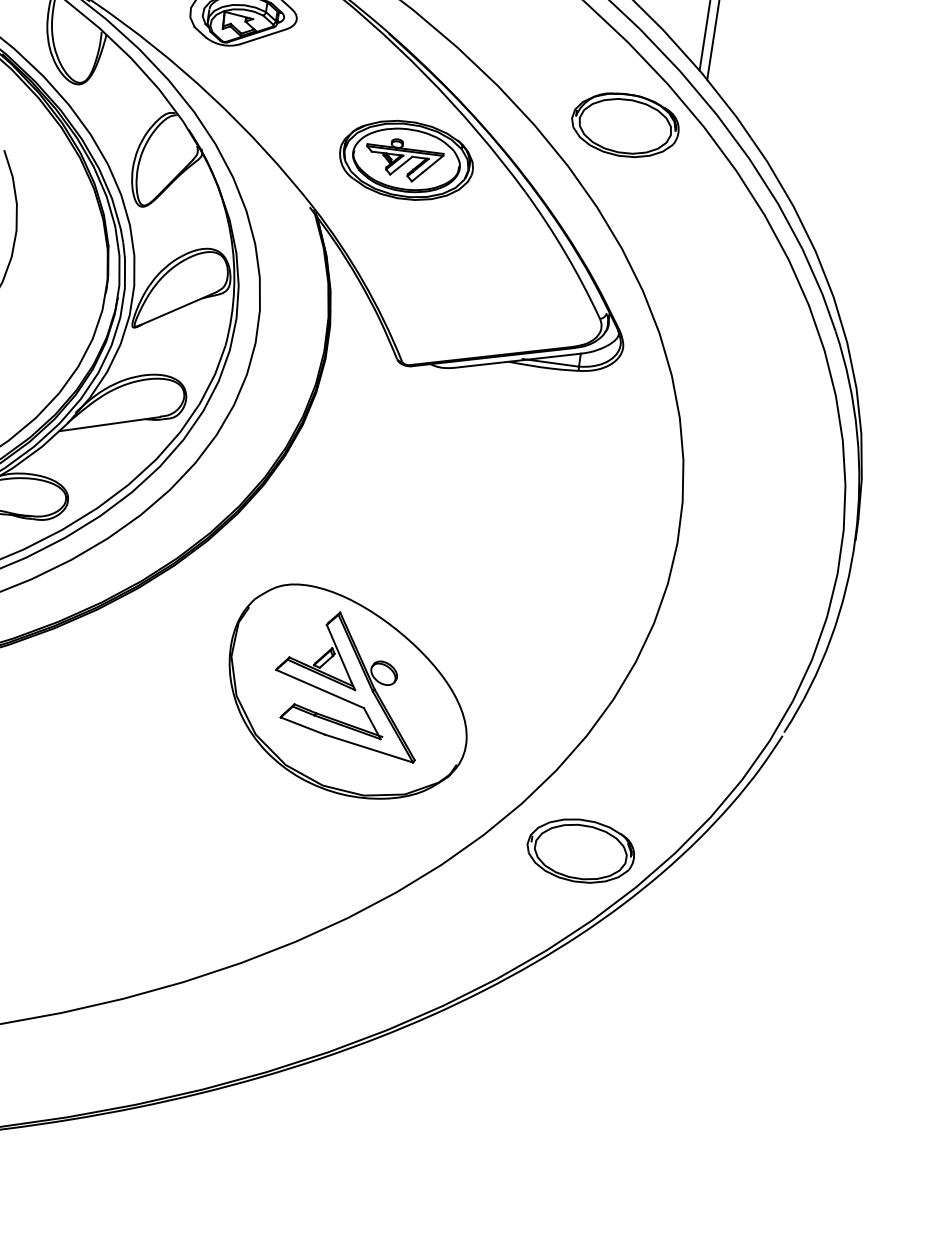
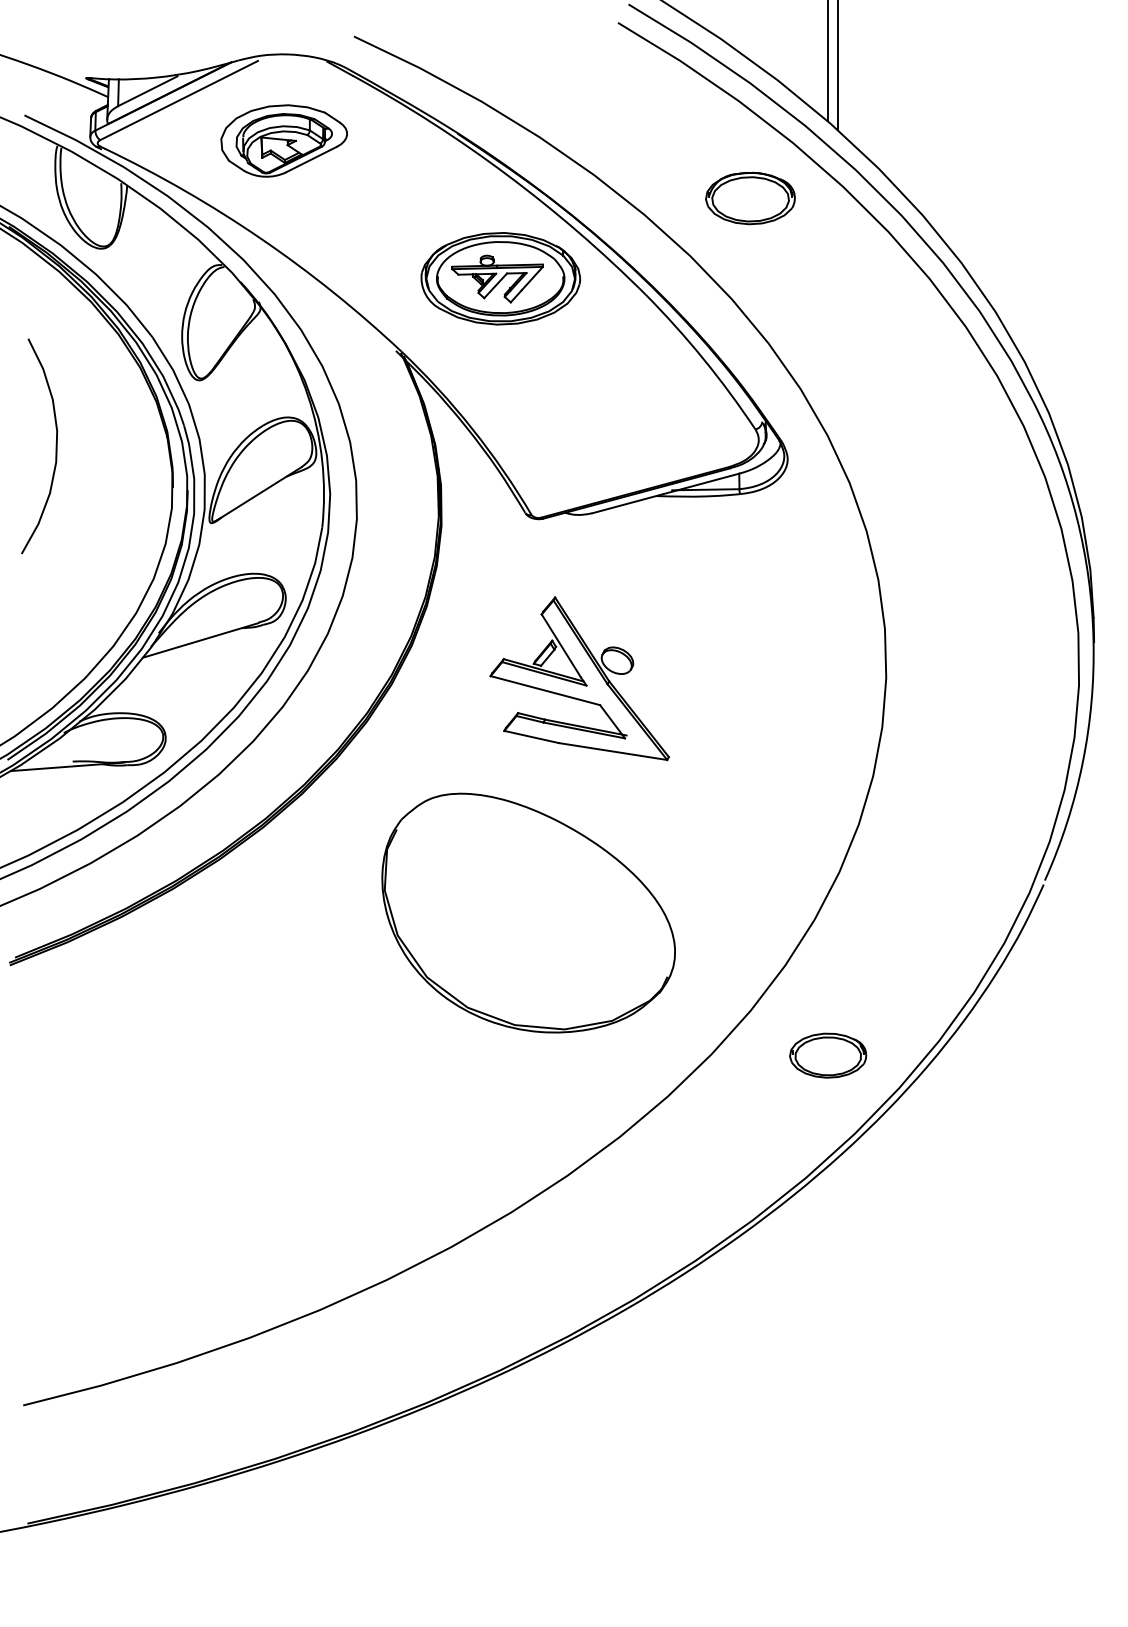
part: (625, 125) -> (750, 198), size x0.7
part: (350, 683) -> (579, 678), moved
part: (580, 850) -> (827, 1055), size x0.6

